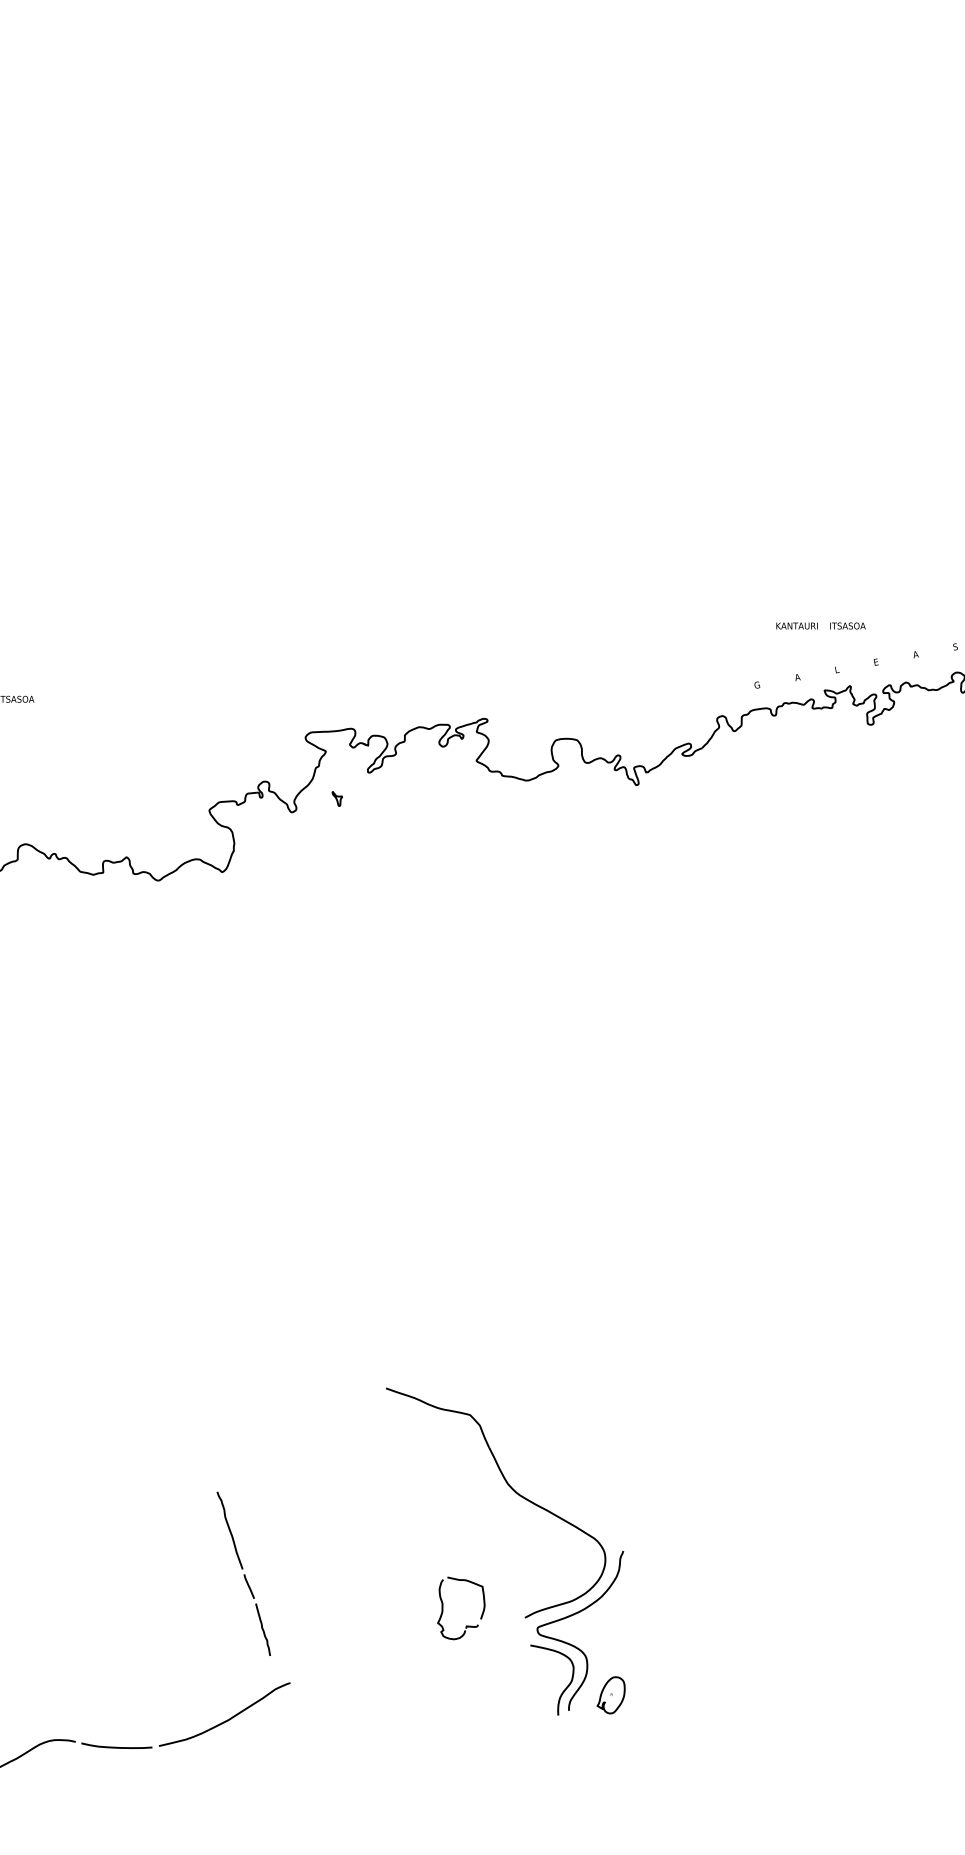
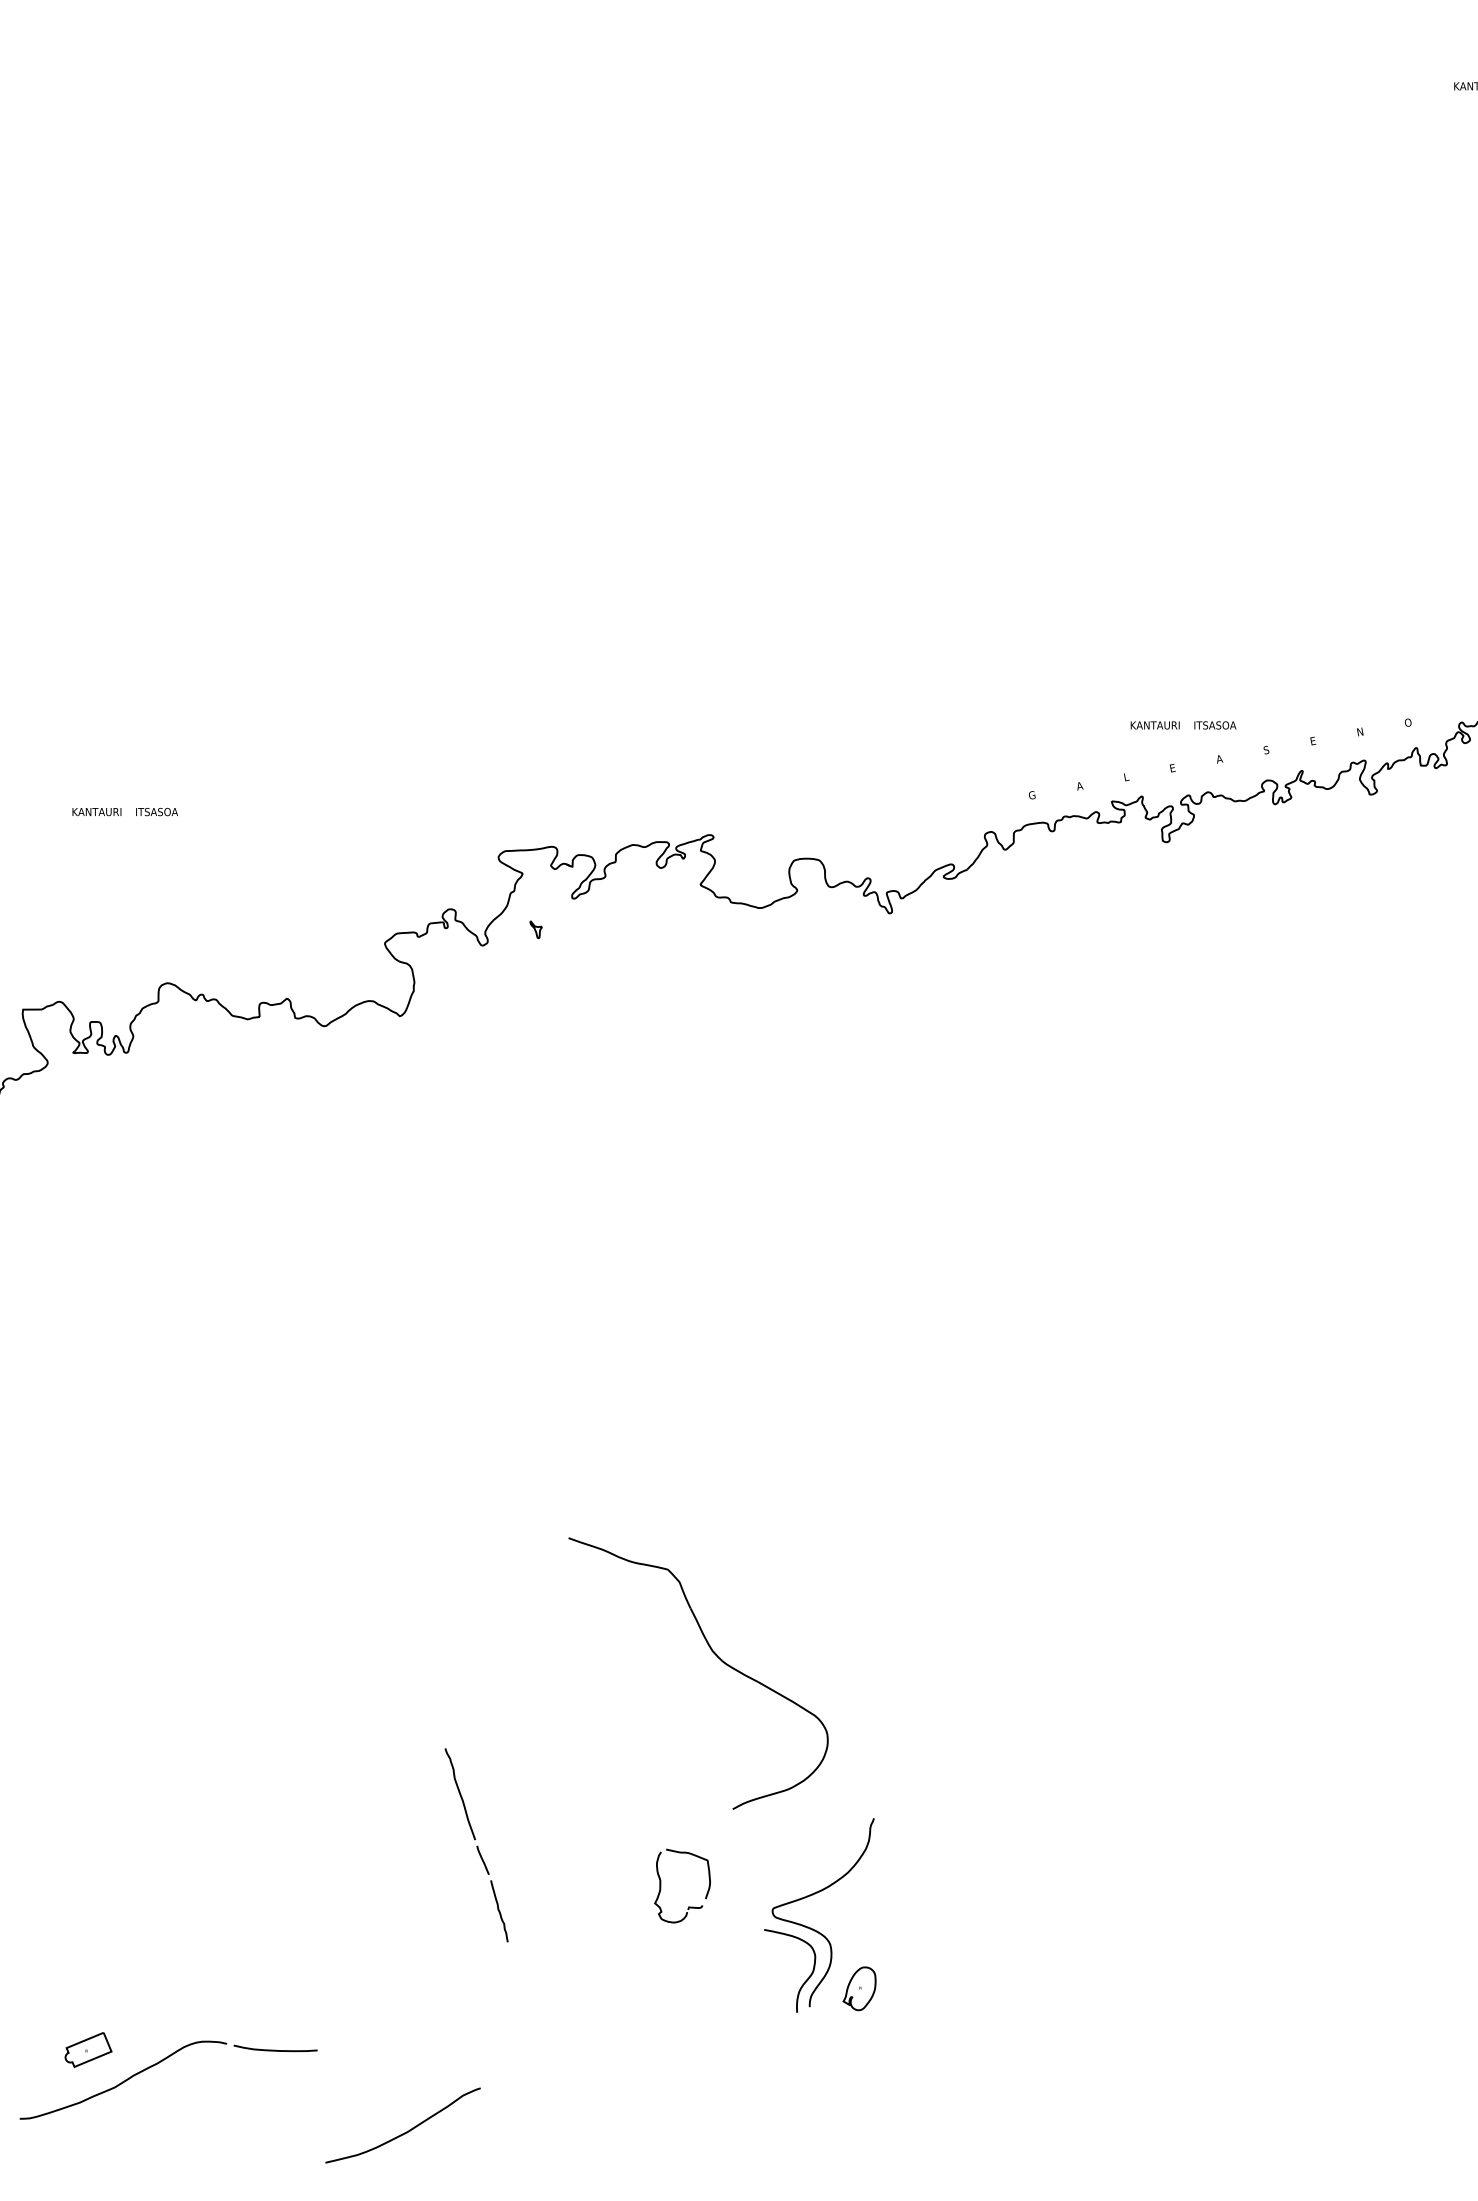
text: (820, 626) -> (1183, 725), moved
part: (510, 1487) -> (715, 1655), moved
part: (243, 1574) -> (476, 1845), moved
curve: (227, 1719) -> (406, 2131), moved

